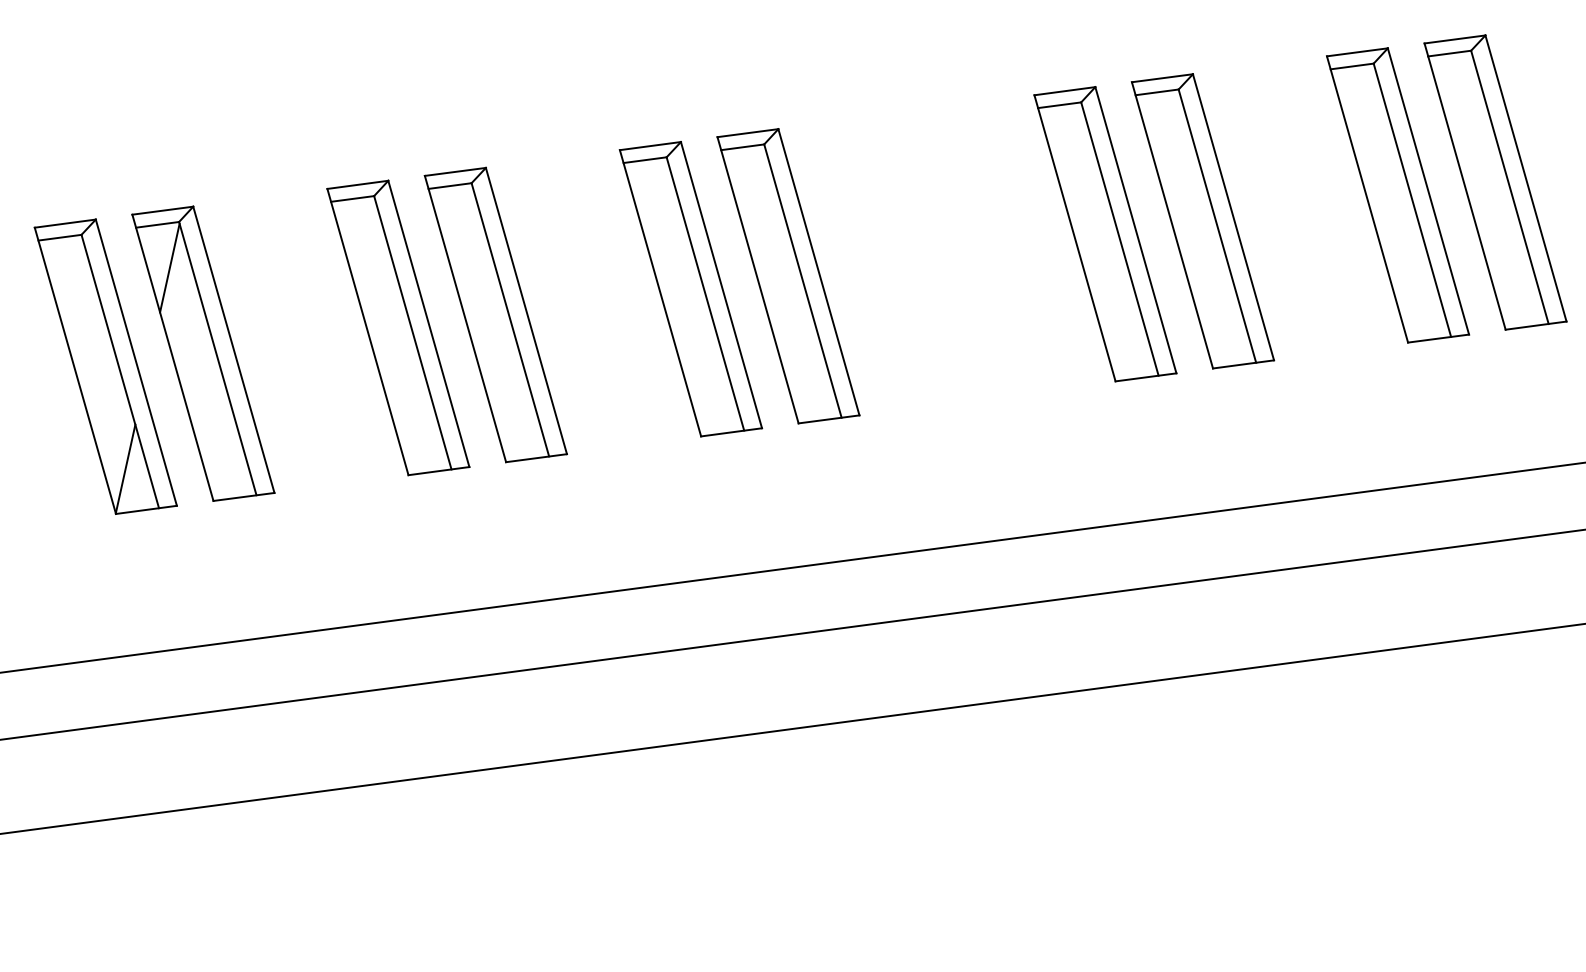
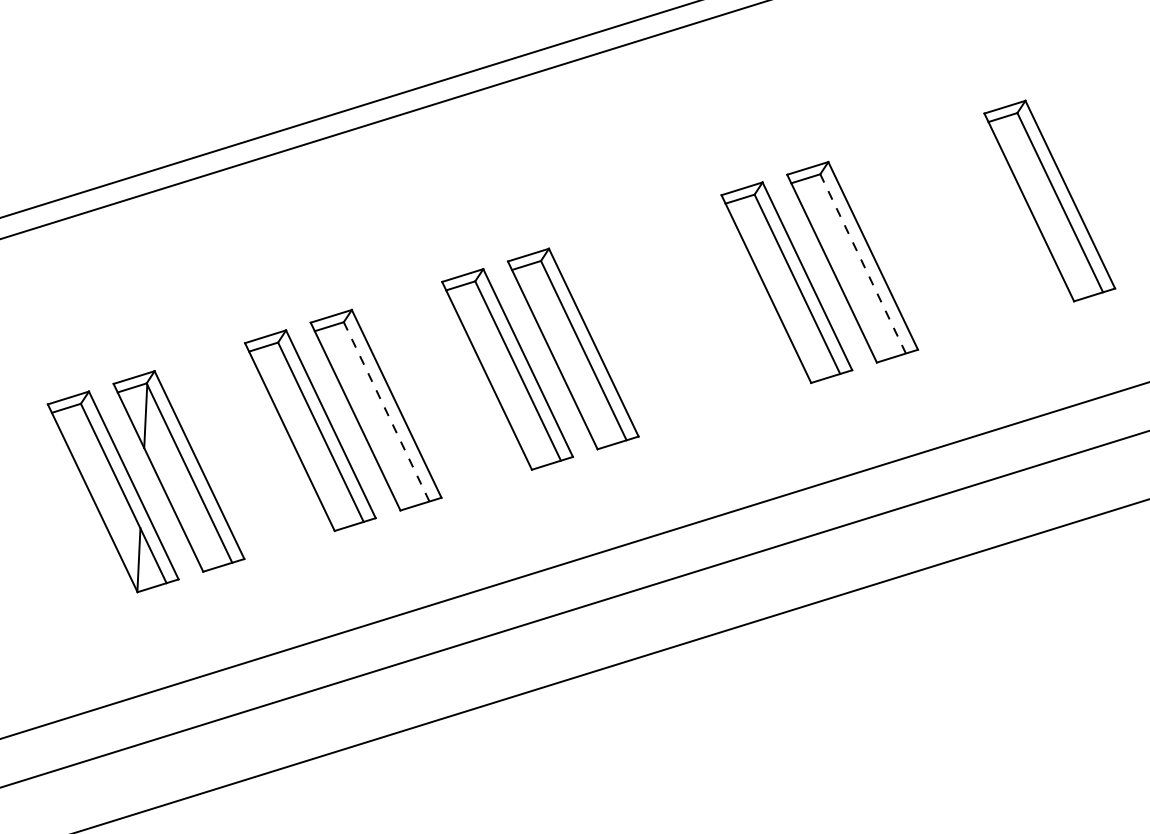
part: (1397, 195) -> (983, 221), removed
line: (1216, 225) -> (862, 263), solid -> dashed
line: (510, 319) -> (386, 411), solid -> dashed

